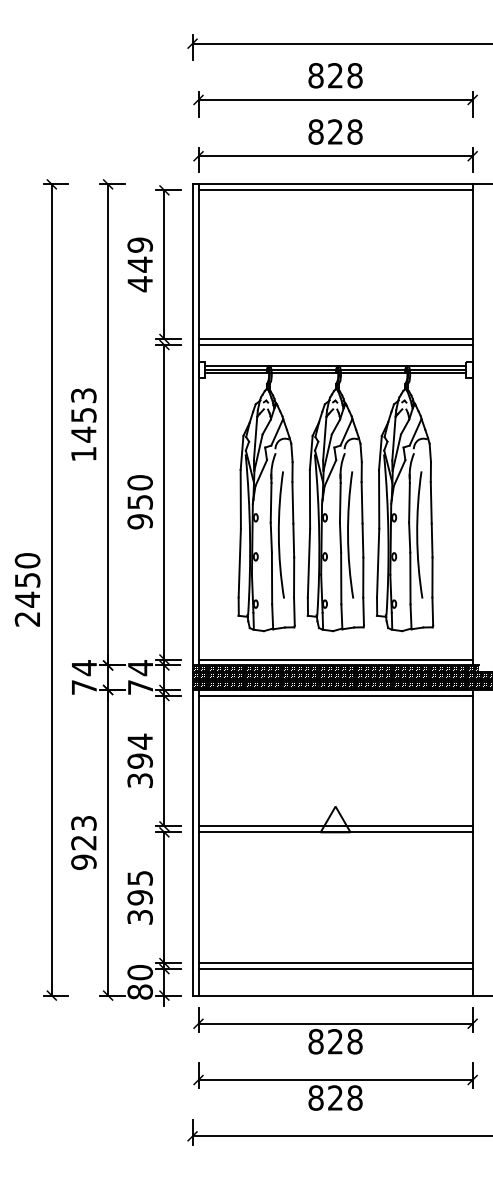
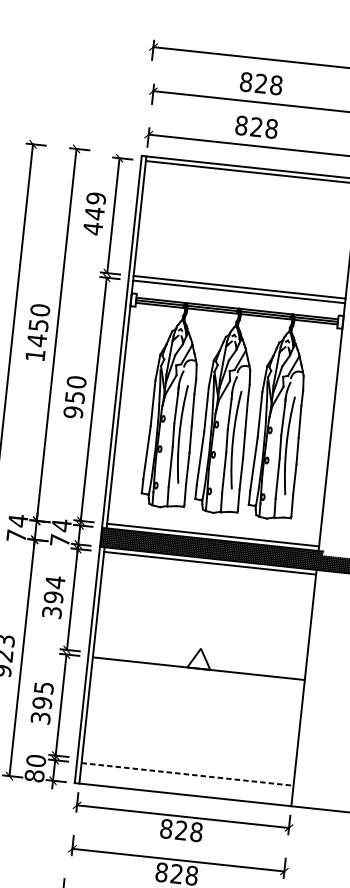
text: (83, 395) -> (40, 310), 1453 -> 1450
line: (335, 826) -> (199, 664), removed
line: (335, 963) -> (187, 770), removed
line: (336, 969) -> (188, 774), solid -> dashed

